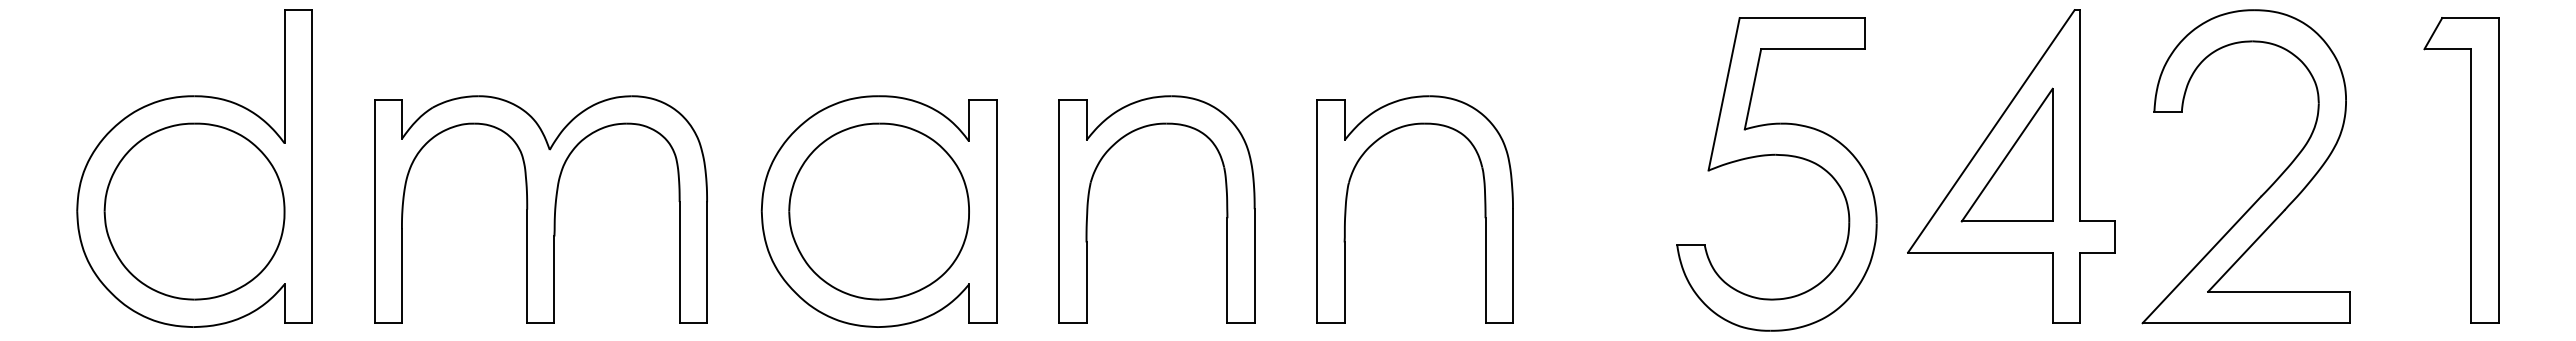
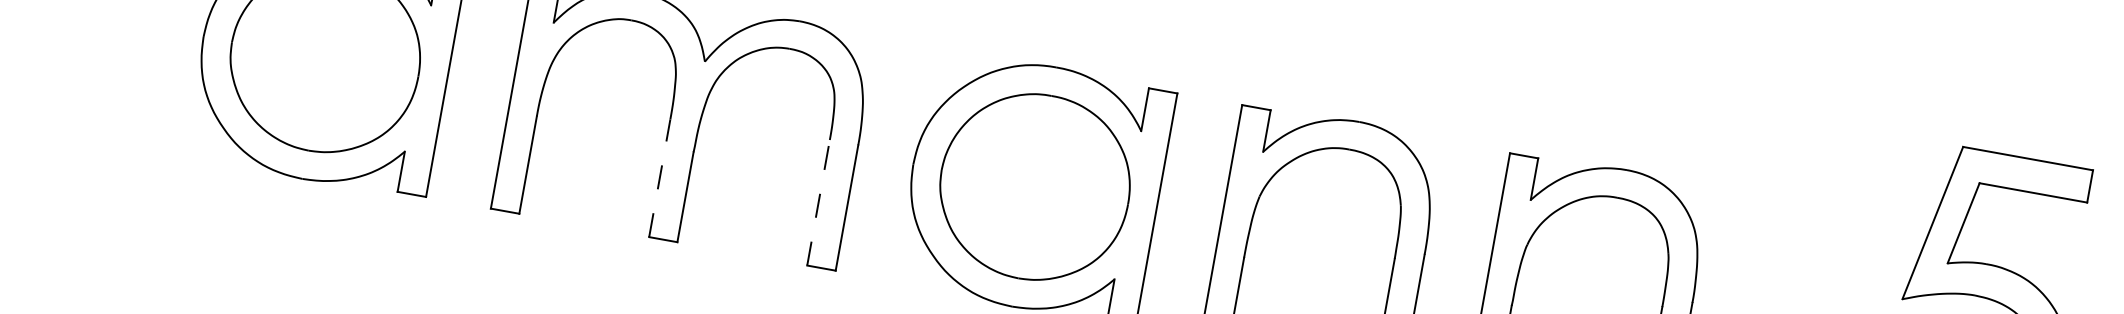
line: (679, 262) -> (818, 202), solid -> dashed
line: (527, 266) -> (660, 178), solid -> dashed

